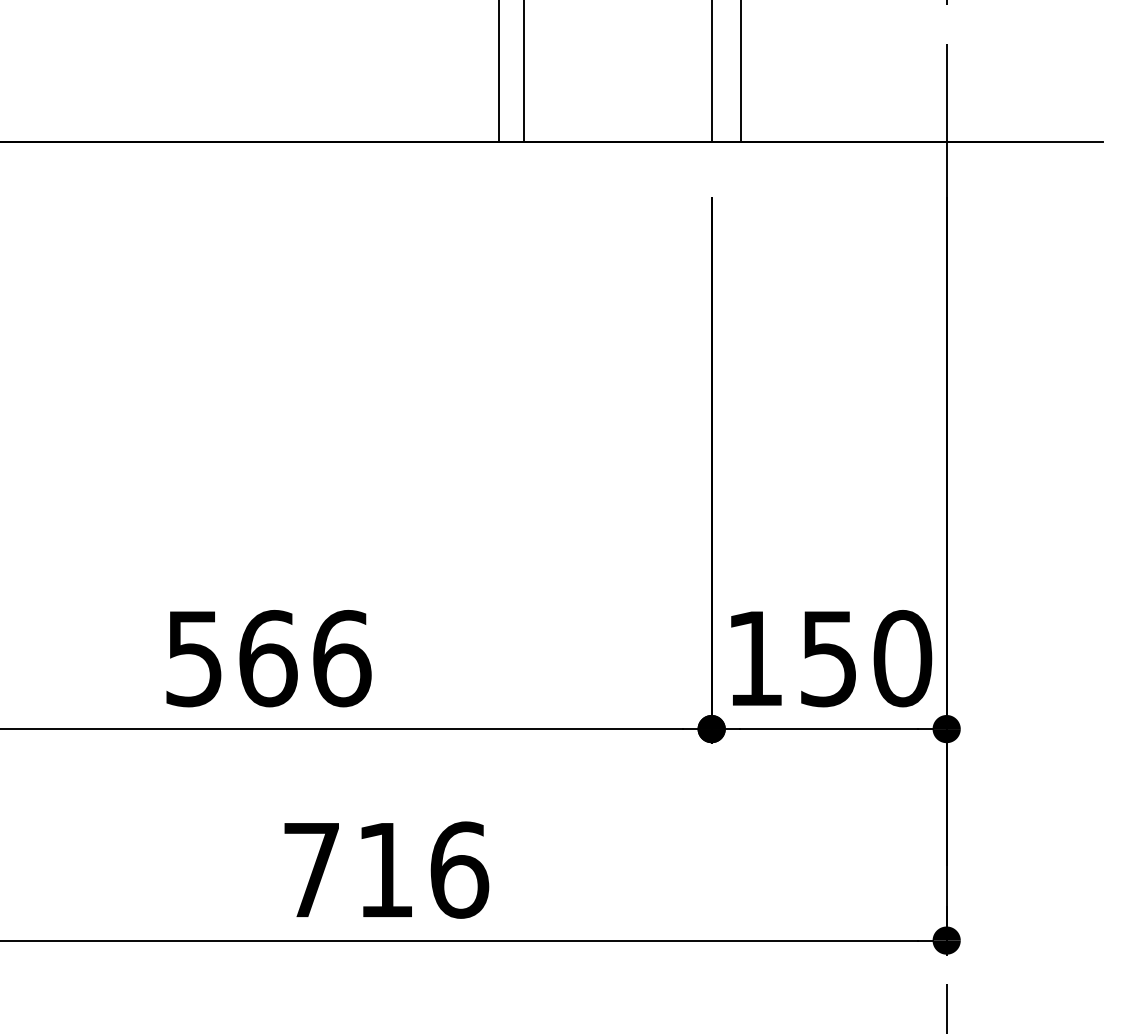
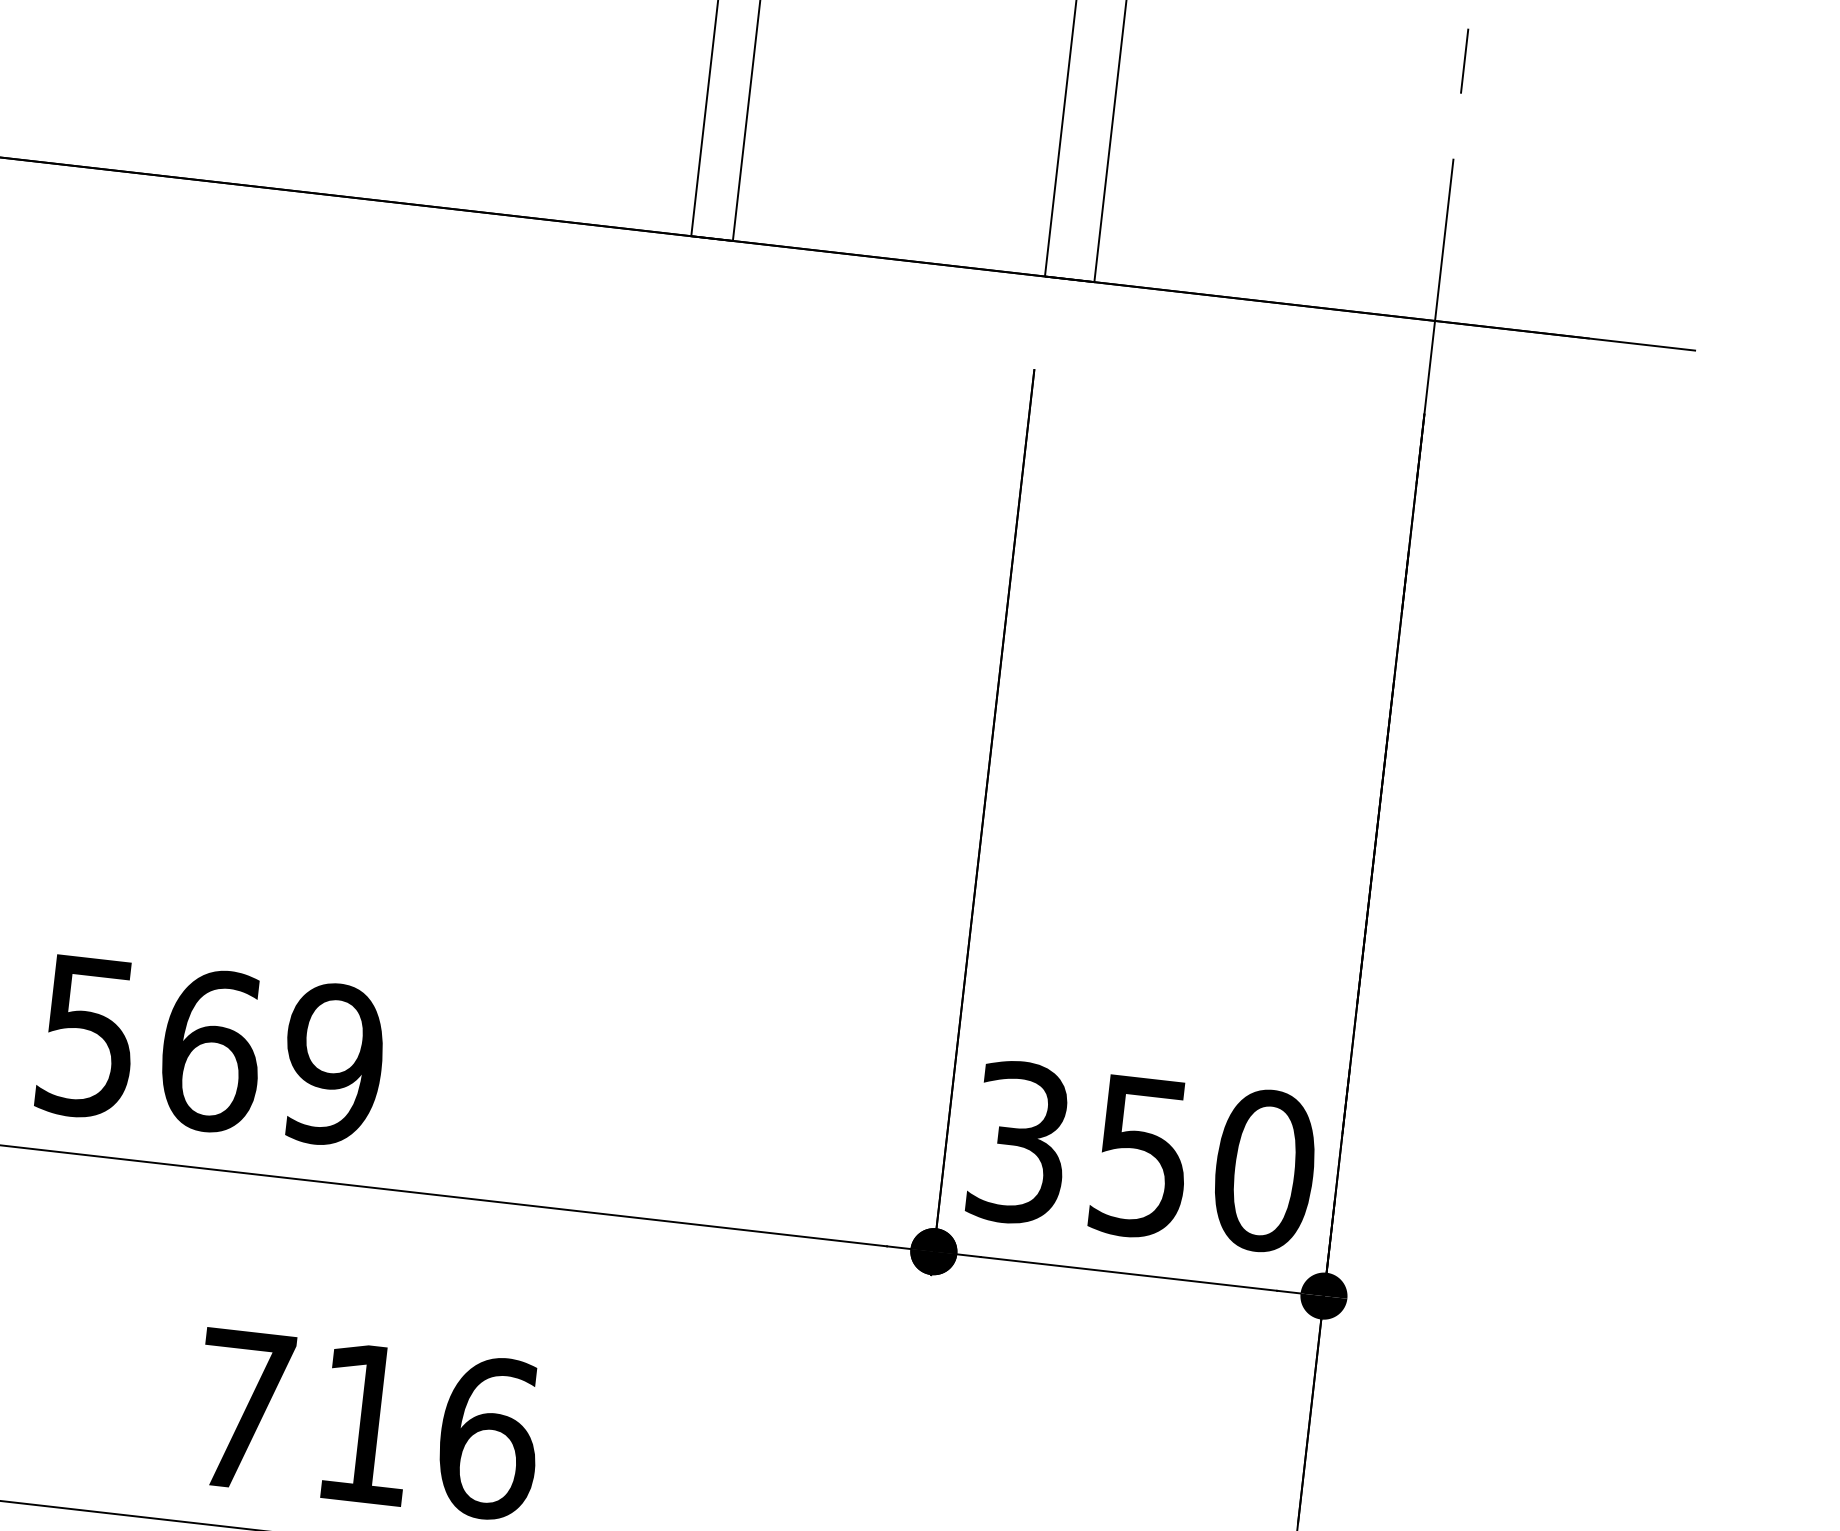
text: (341, 658) -> (332, 1064), 566 -> 569
text: (754, 658) -> (1018, 1142), 150 -> 350

